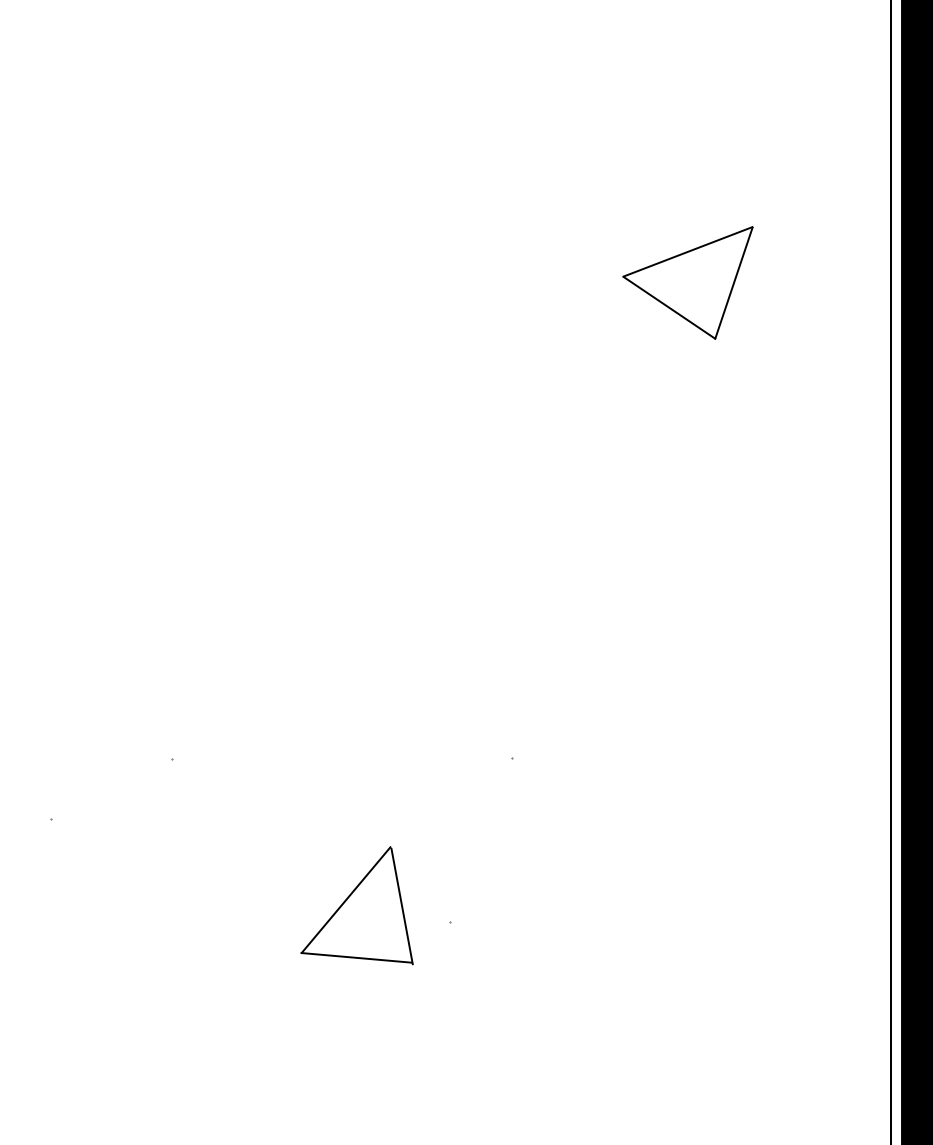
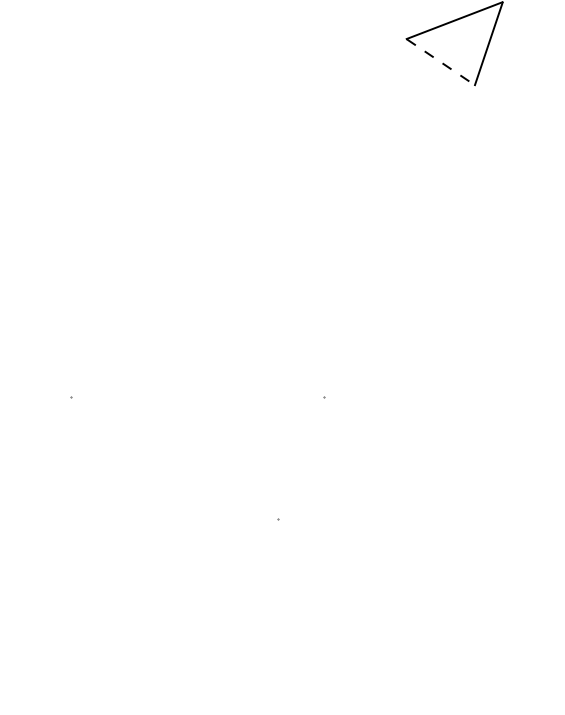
line: (669, 308) -> (440, 62), solid -> dashed
part: (356, 905) -> (208, 506), removed

